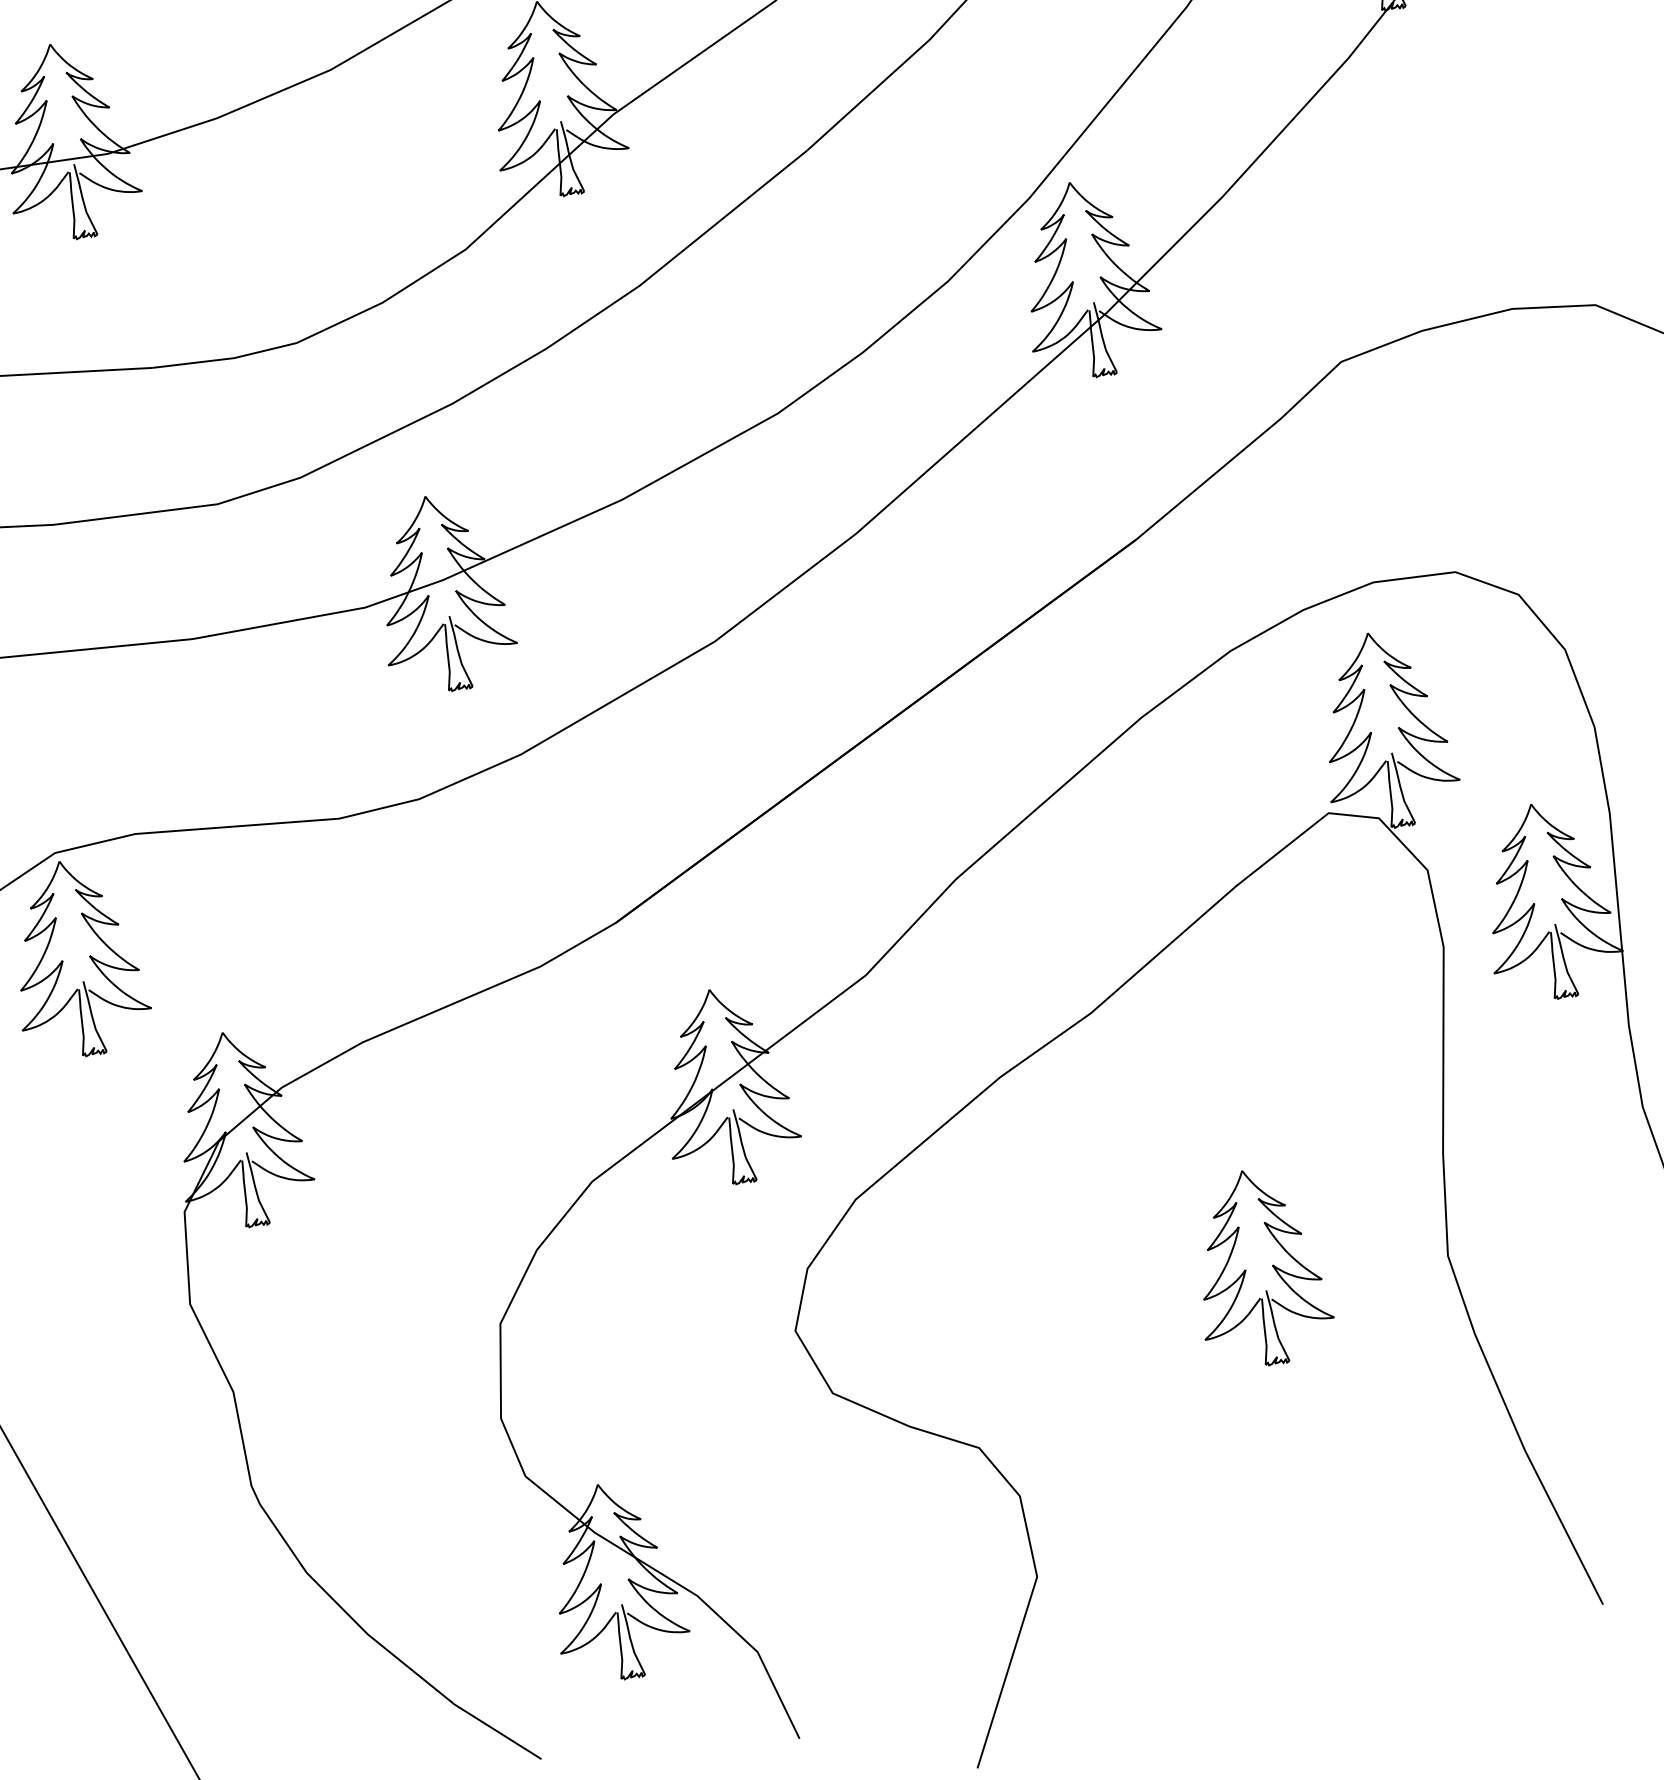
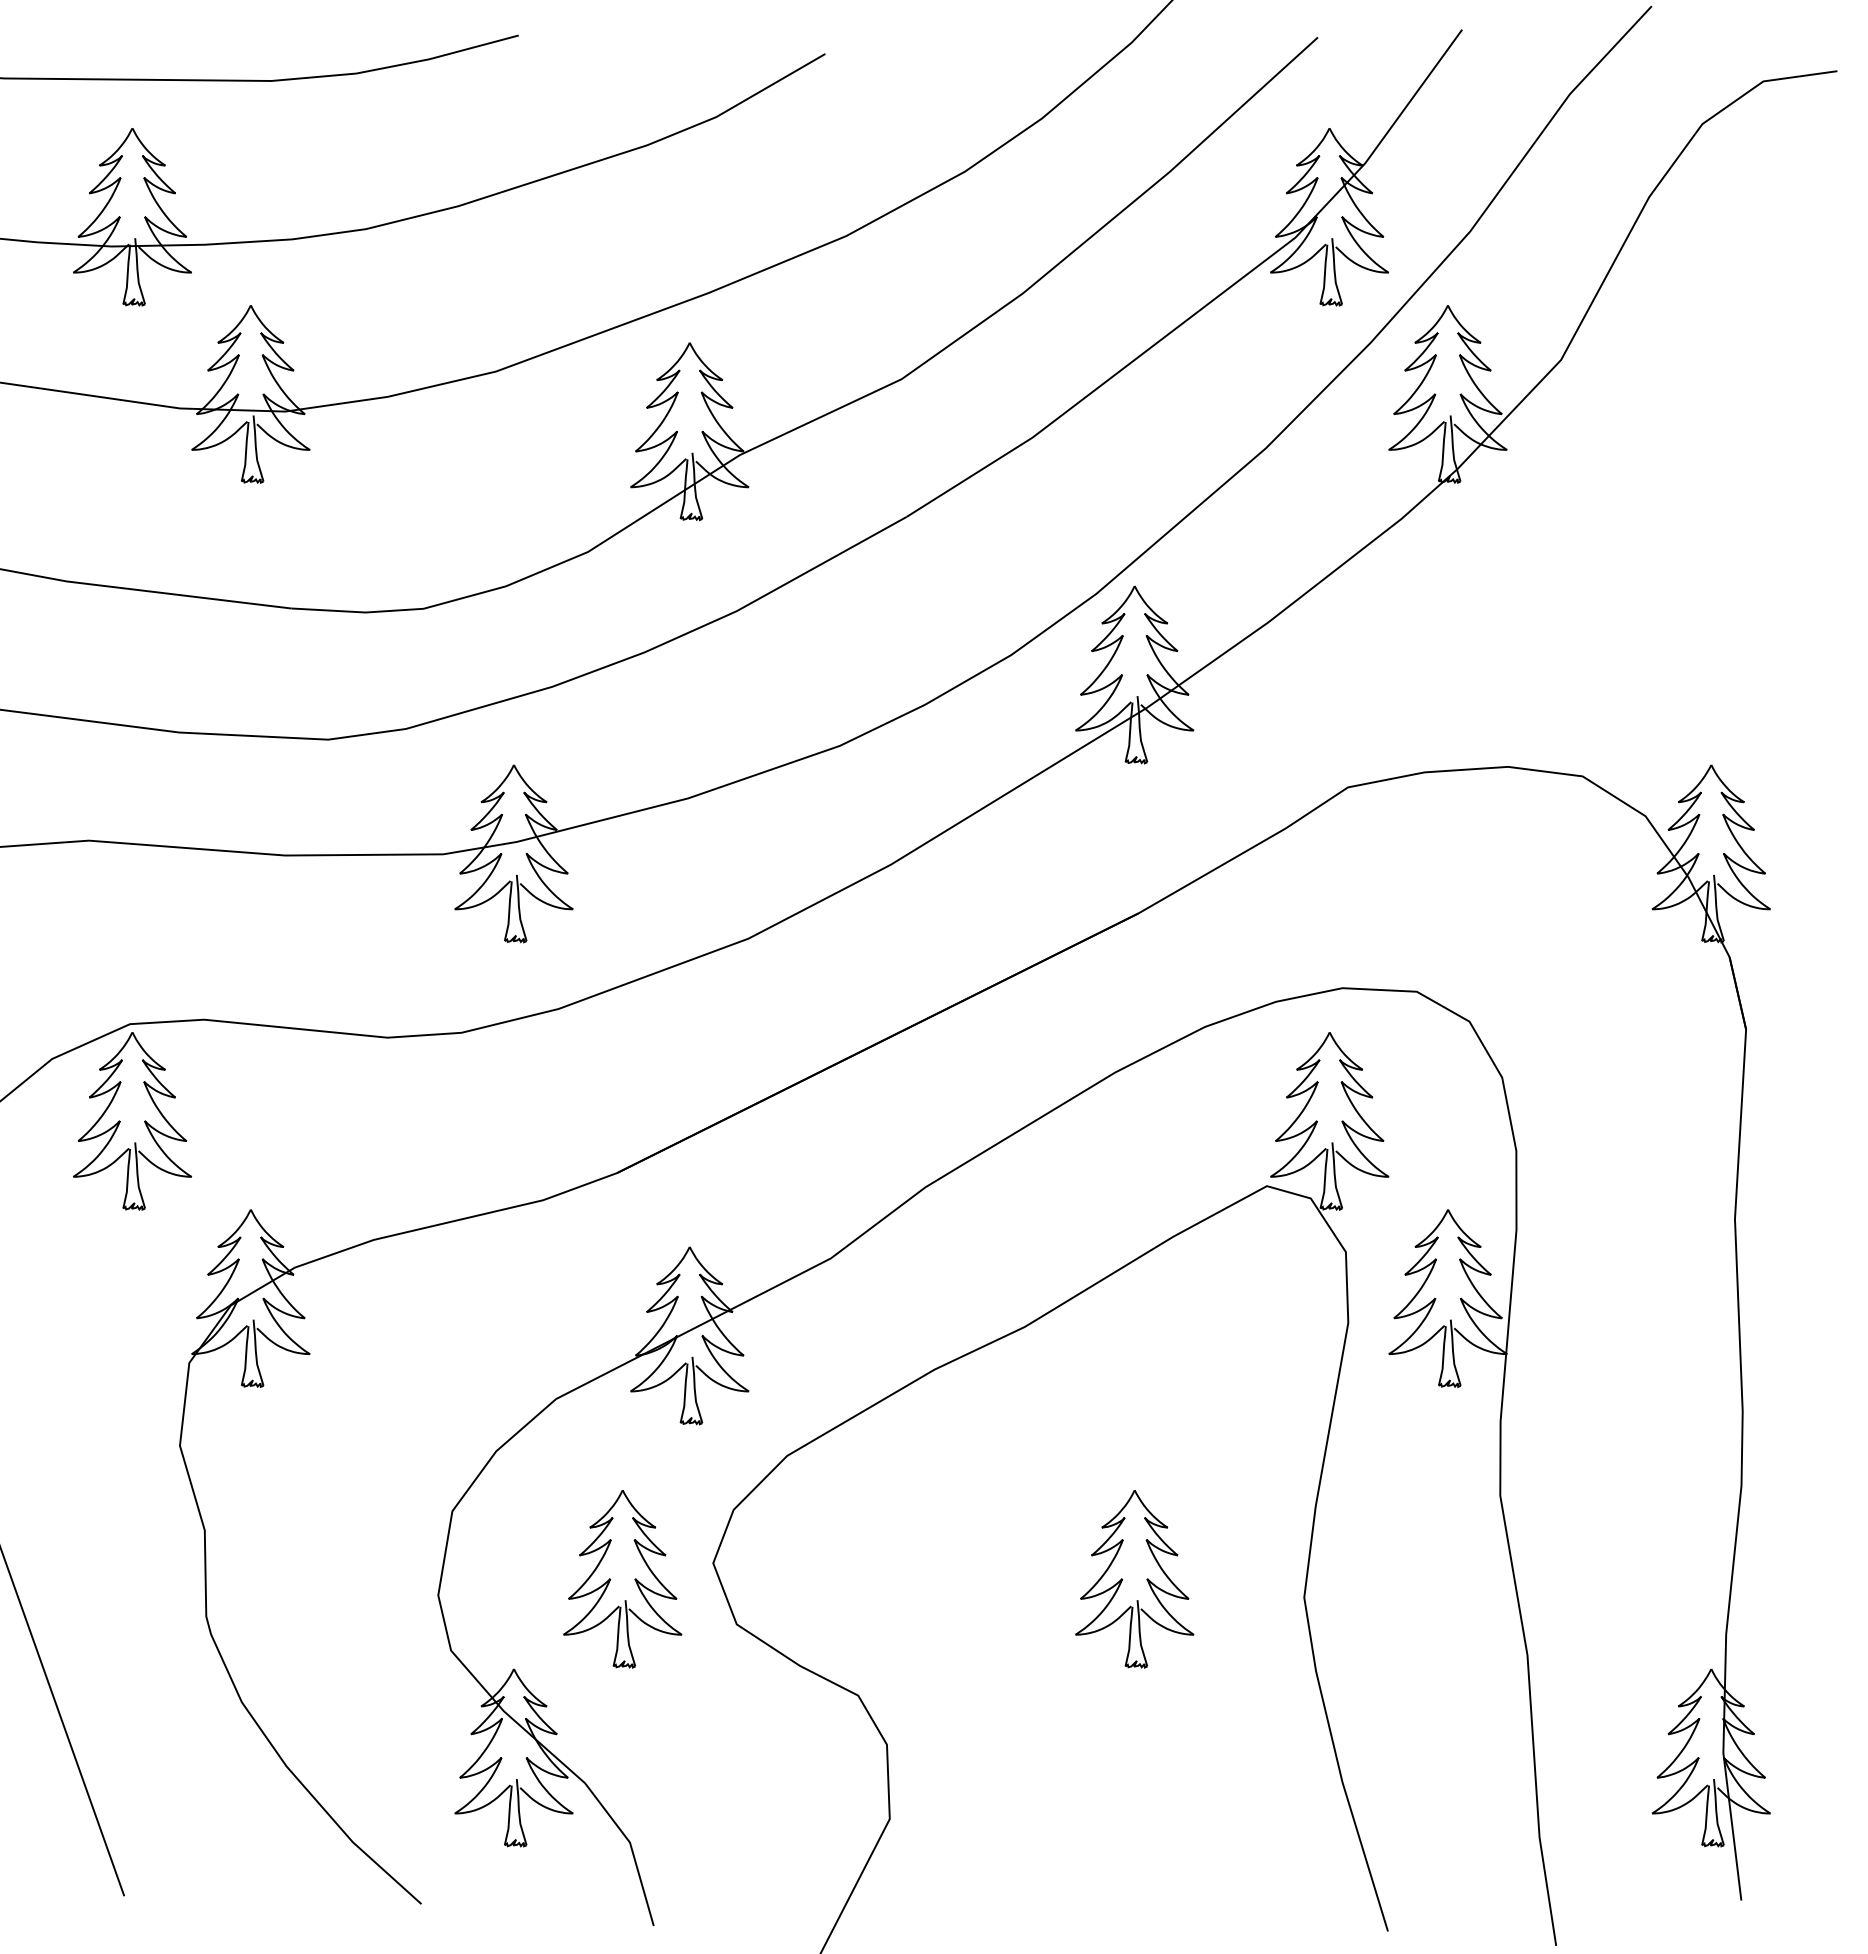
part: (699, 1366) -> (622, 1579), added

